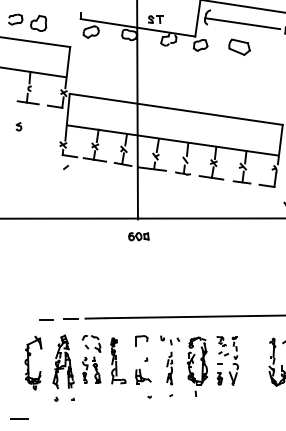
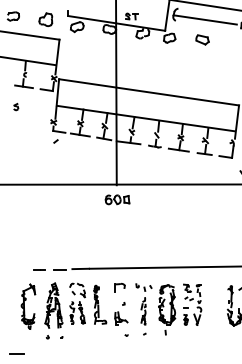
part: (38, 23) -> (45, 19), moved
part: (239, 46) -> (202, 39), size x0.71
part: (138, 236) -> (117, 199), size x1.43

